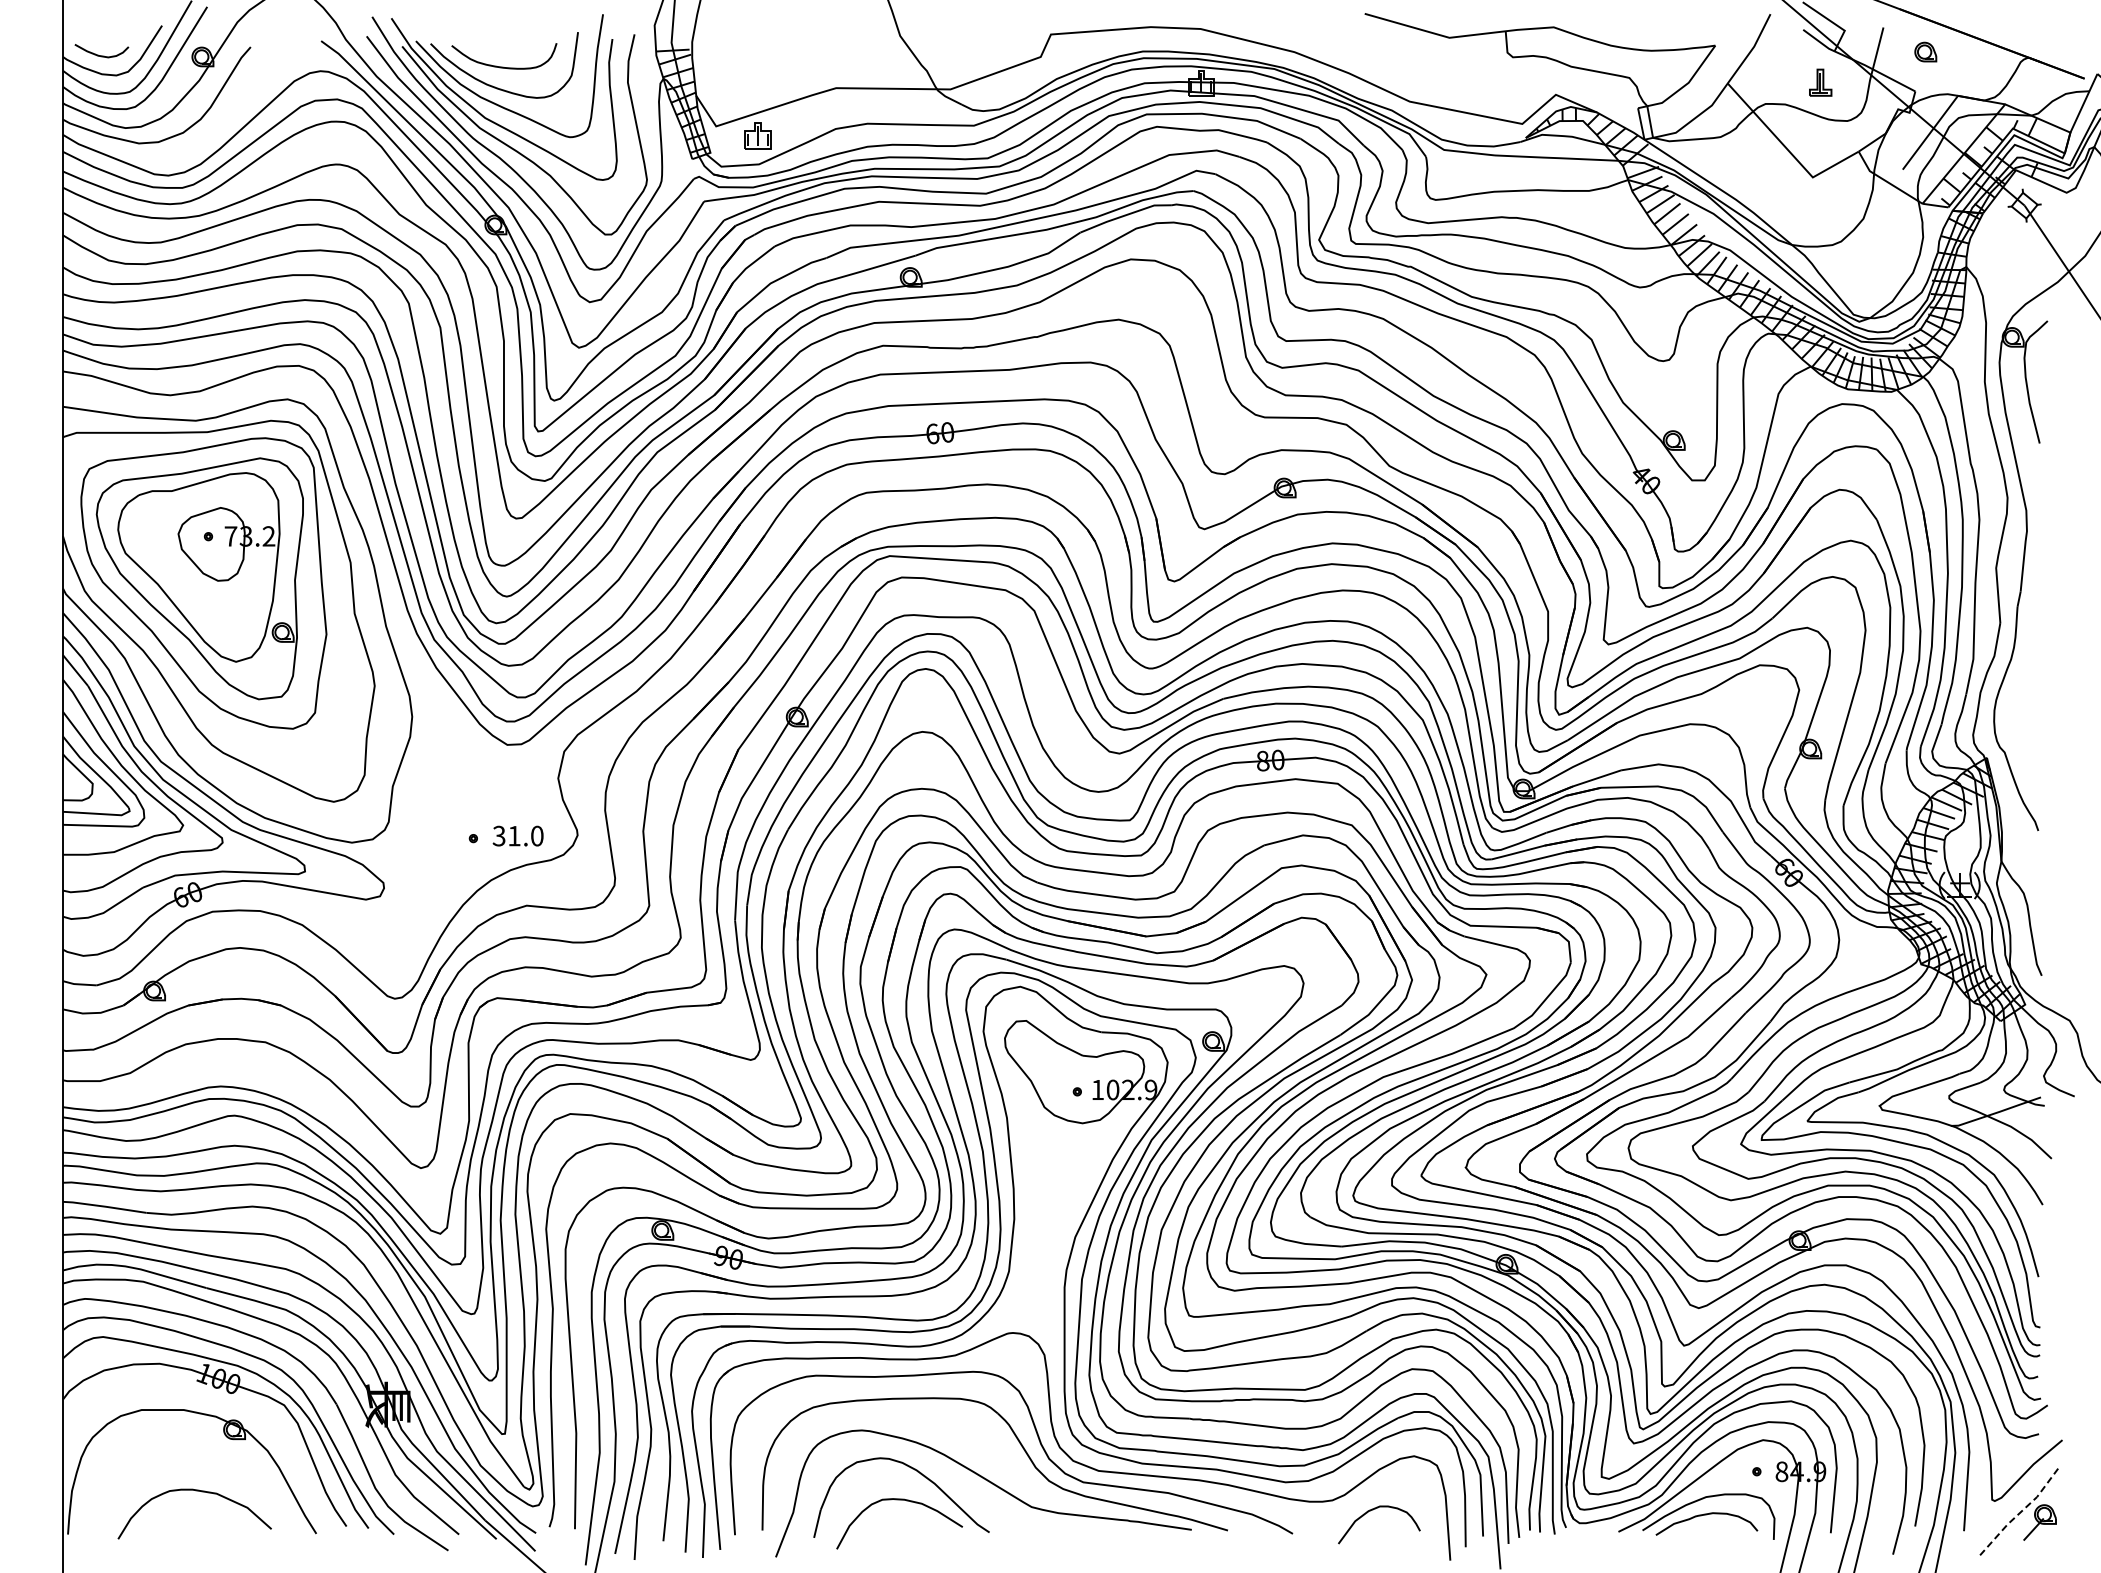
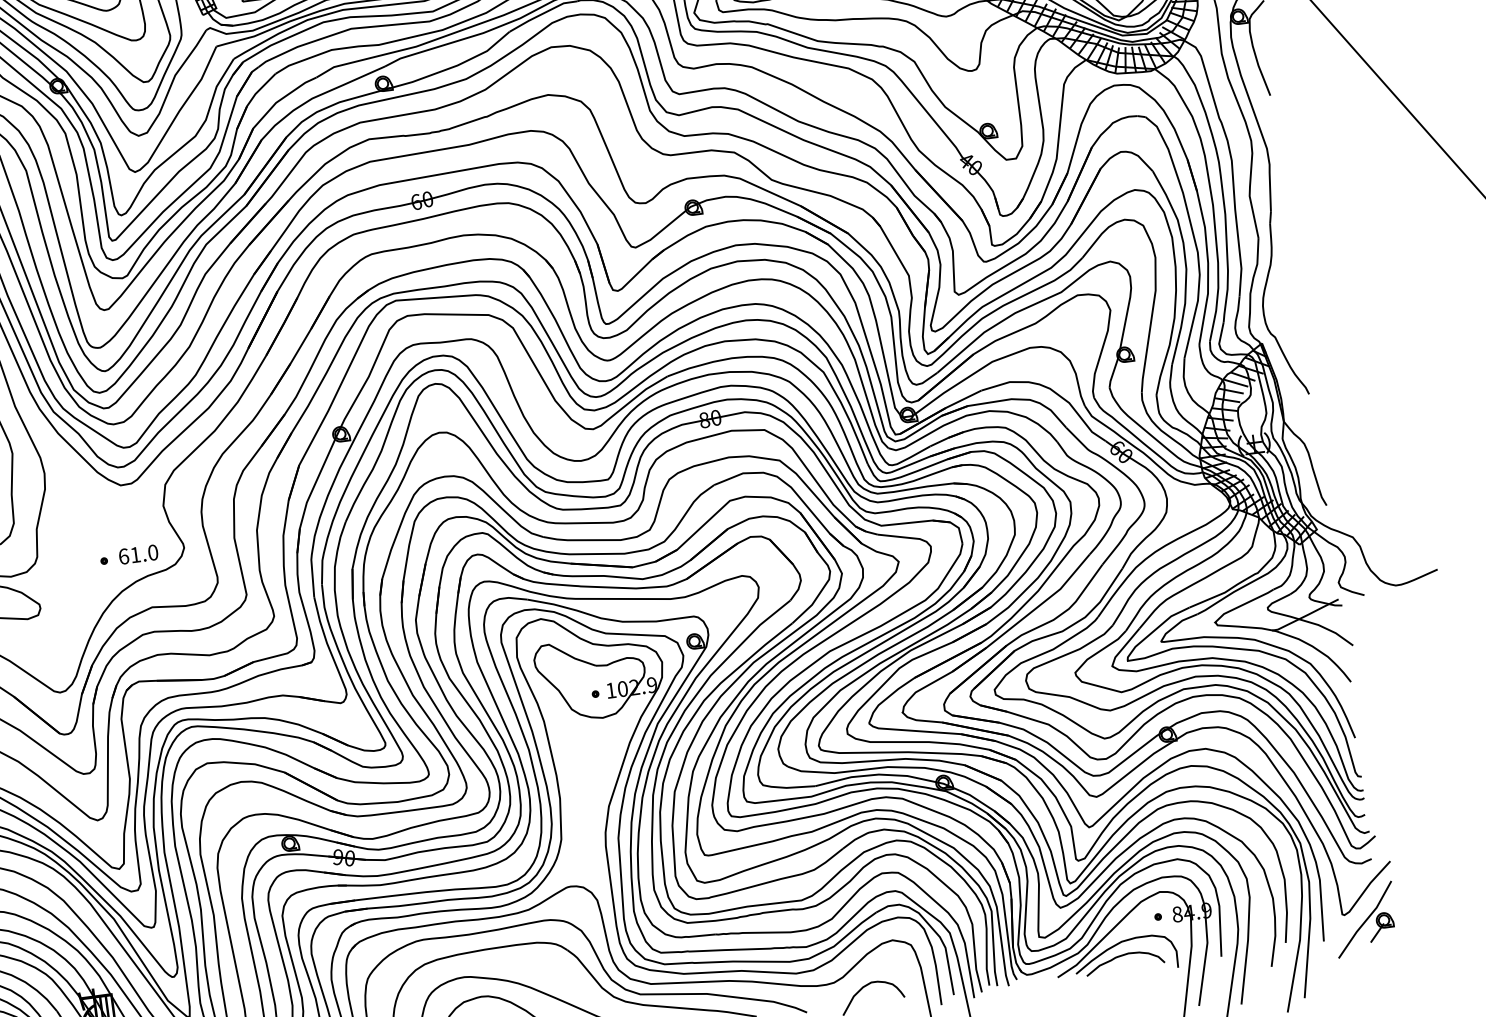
text: (498, 835) -> (123, 556), 31.0 -> 61.0
line: (2021, 1511) -> (1366, 920), dashed -> solid

